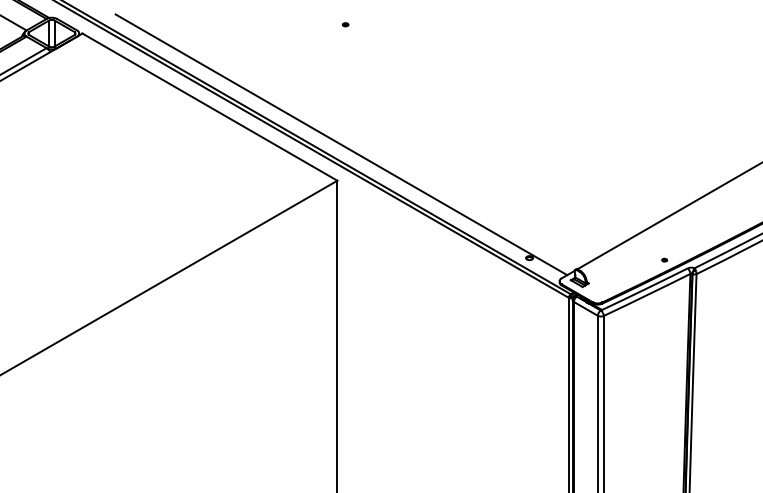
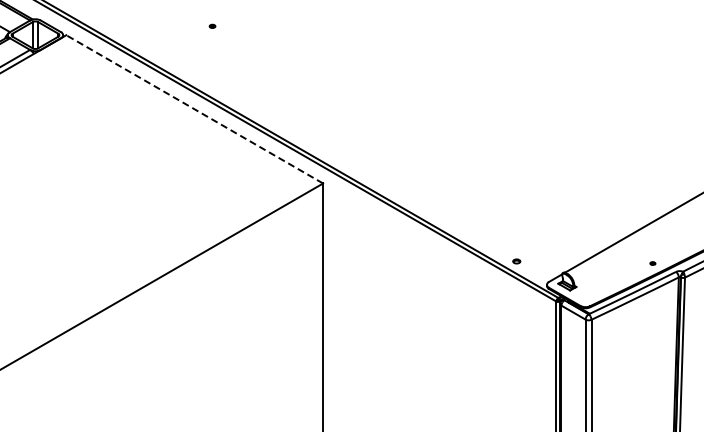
part: (345, 24) -> (212, 26), moved
line: (209, 106) -> (194, 108), solid -> dashed
line: (341, 144) -> (327, 146), removed

